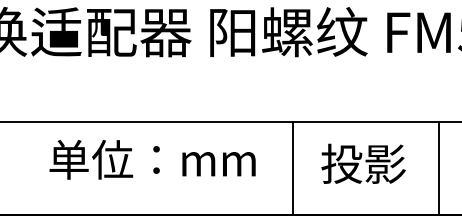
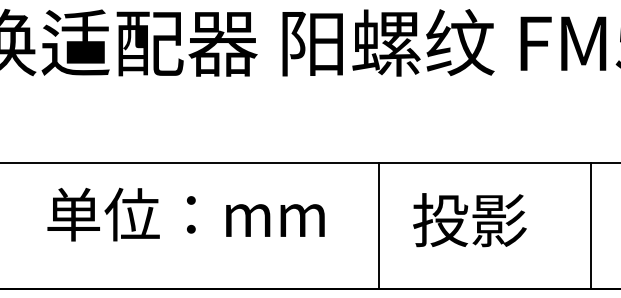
text: (152, 159) -> (185, 214), moved
text: (363, 164) -> (469, 220), moved
line: (292, 168) -> (378, 226), moved

